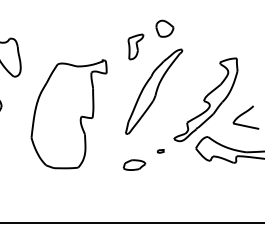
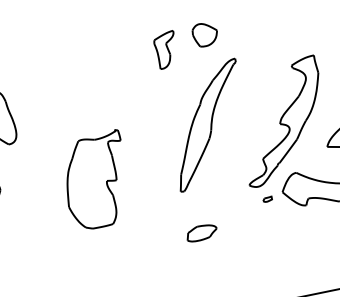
part: (135, 46) -> (165, 49), moved
part: (68, 114) -> (95, 181), size x0.6
part: (160, 151) -> (267, 199), moved

